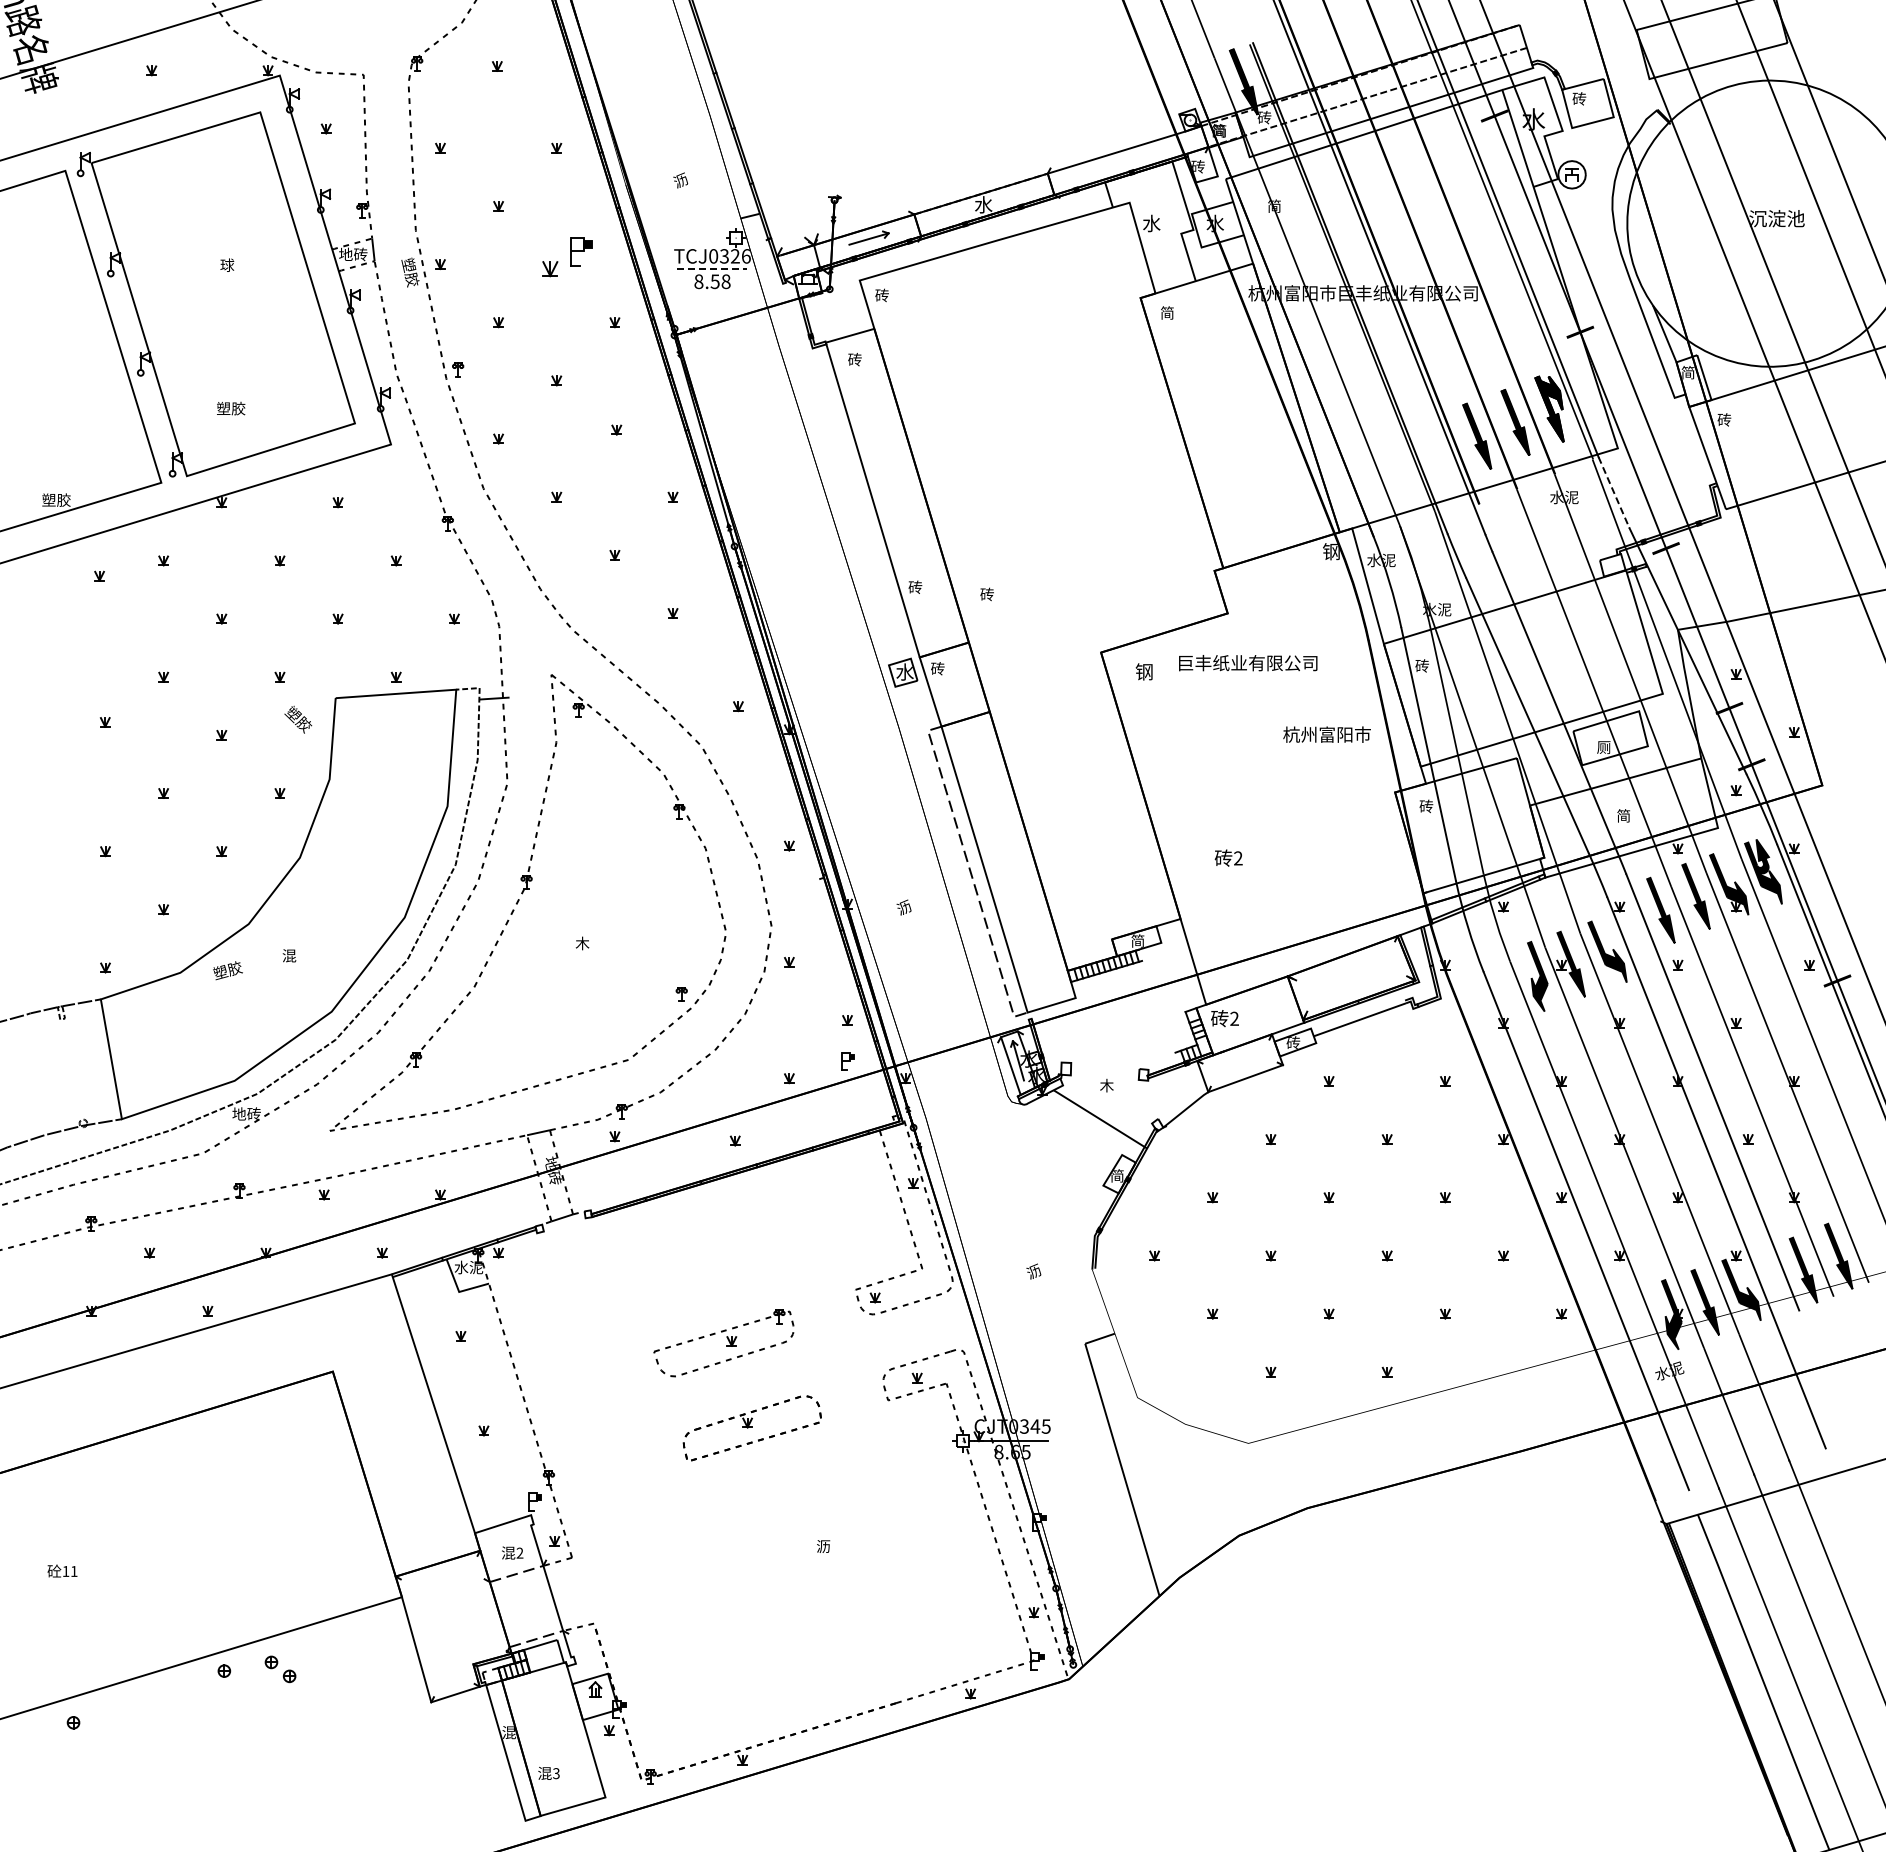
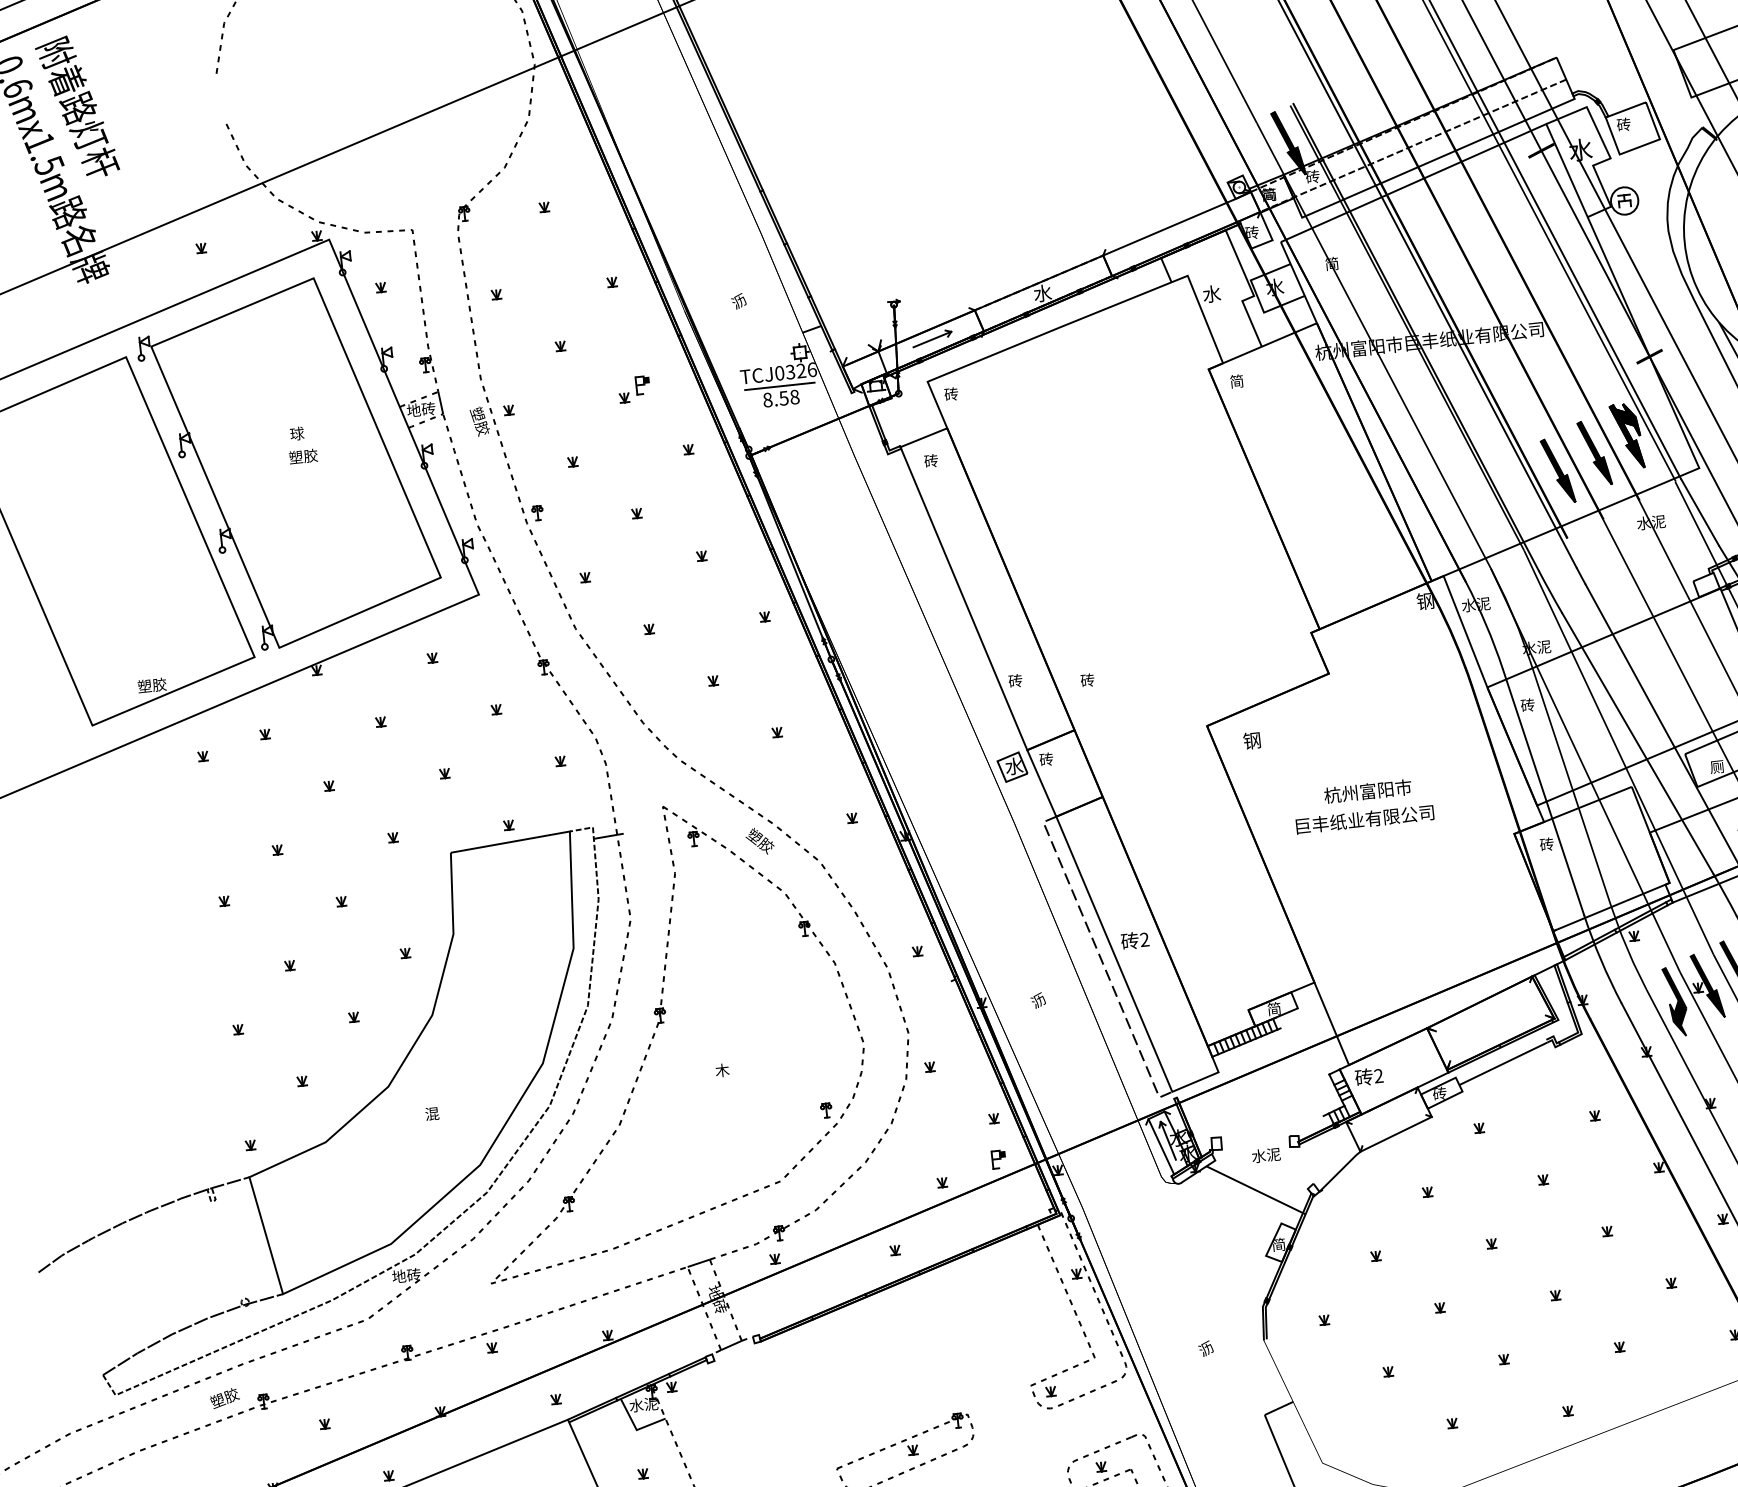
part: (567, 256) -> (634, 388), size x0.62
line: (712, 269) -> (780, 386), dashed -> solid
text: (231, 408) -> (303, 456), moved
line: (1614, 492) -> (1700, 512), dashed -> solid
text: (1248, 663) -> (1365, 819), moved
text: (298, 719) -> (760, 841), moved
text: (1326, 734) -> (1367, 791), moved
text: (1228, 857) -> (1134, 939), moved
text: (227, 970) -> (224, 1398), moved
text: (1114, 1085) -> (1266, 1155), 木 -> 水泥

